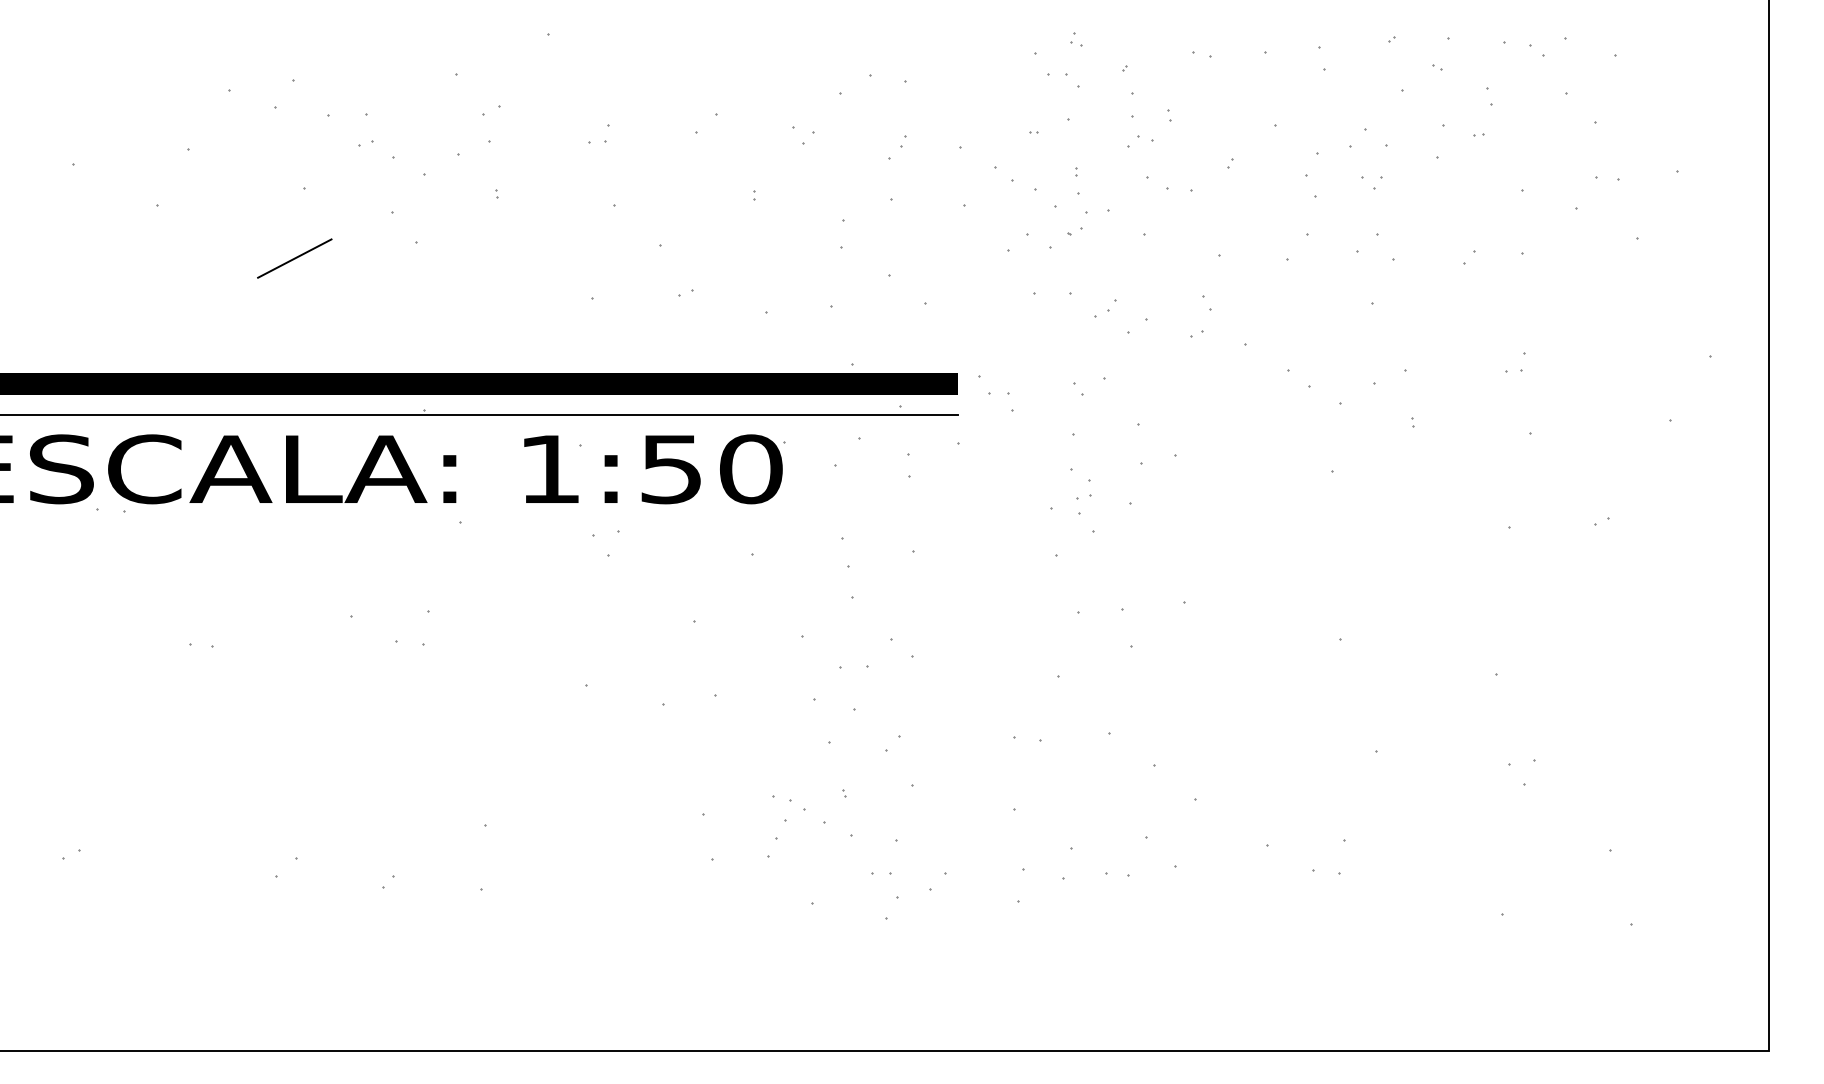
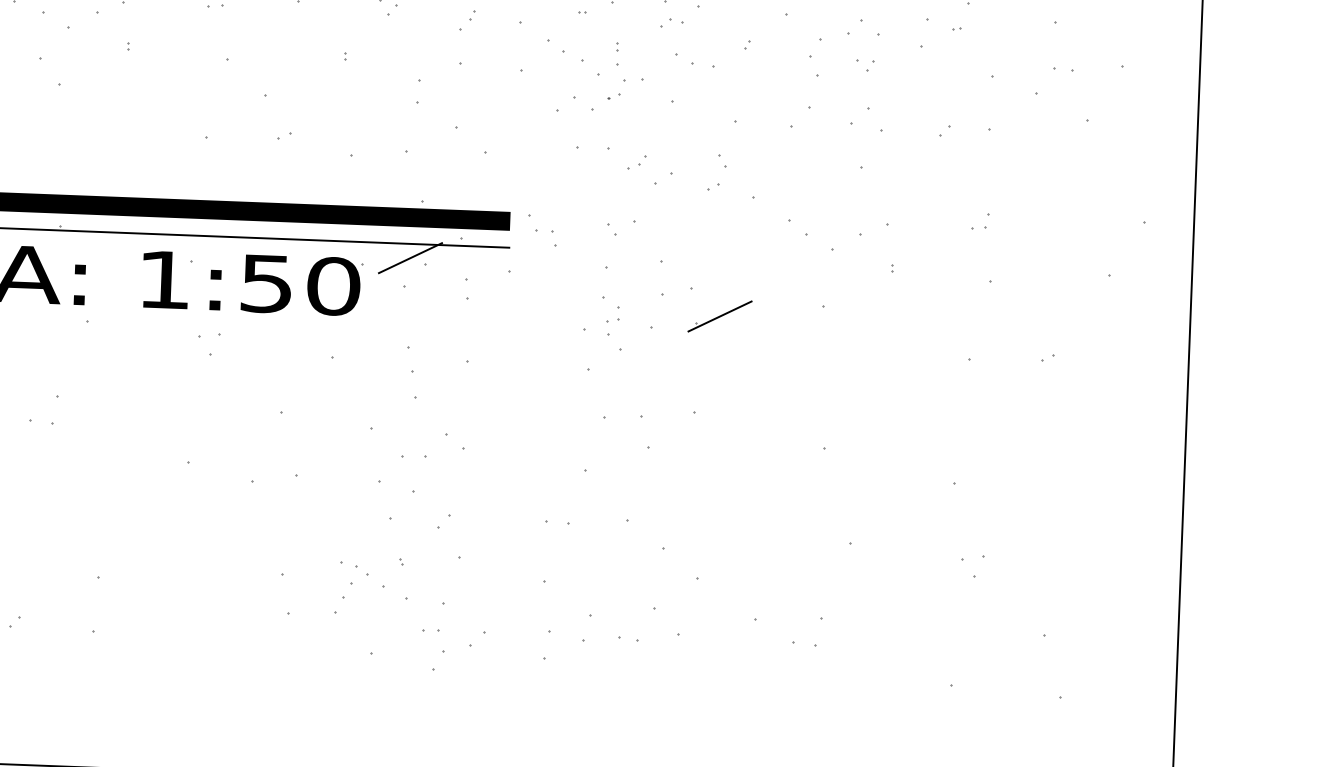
line: (840, 432) -> (410, 258), added
part: (1210, 487) -> (719, 316), added

